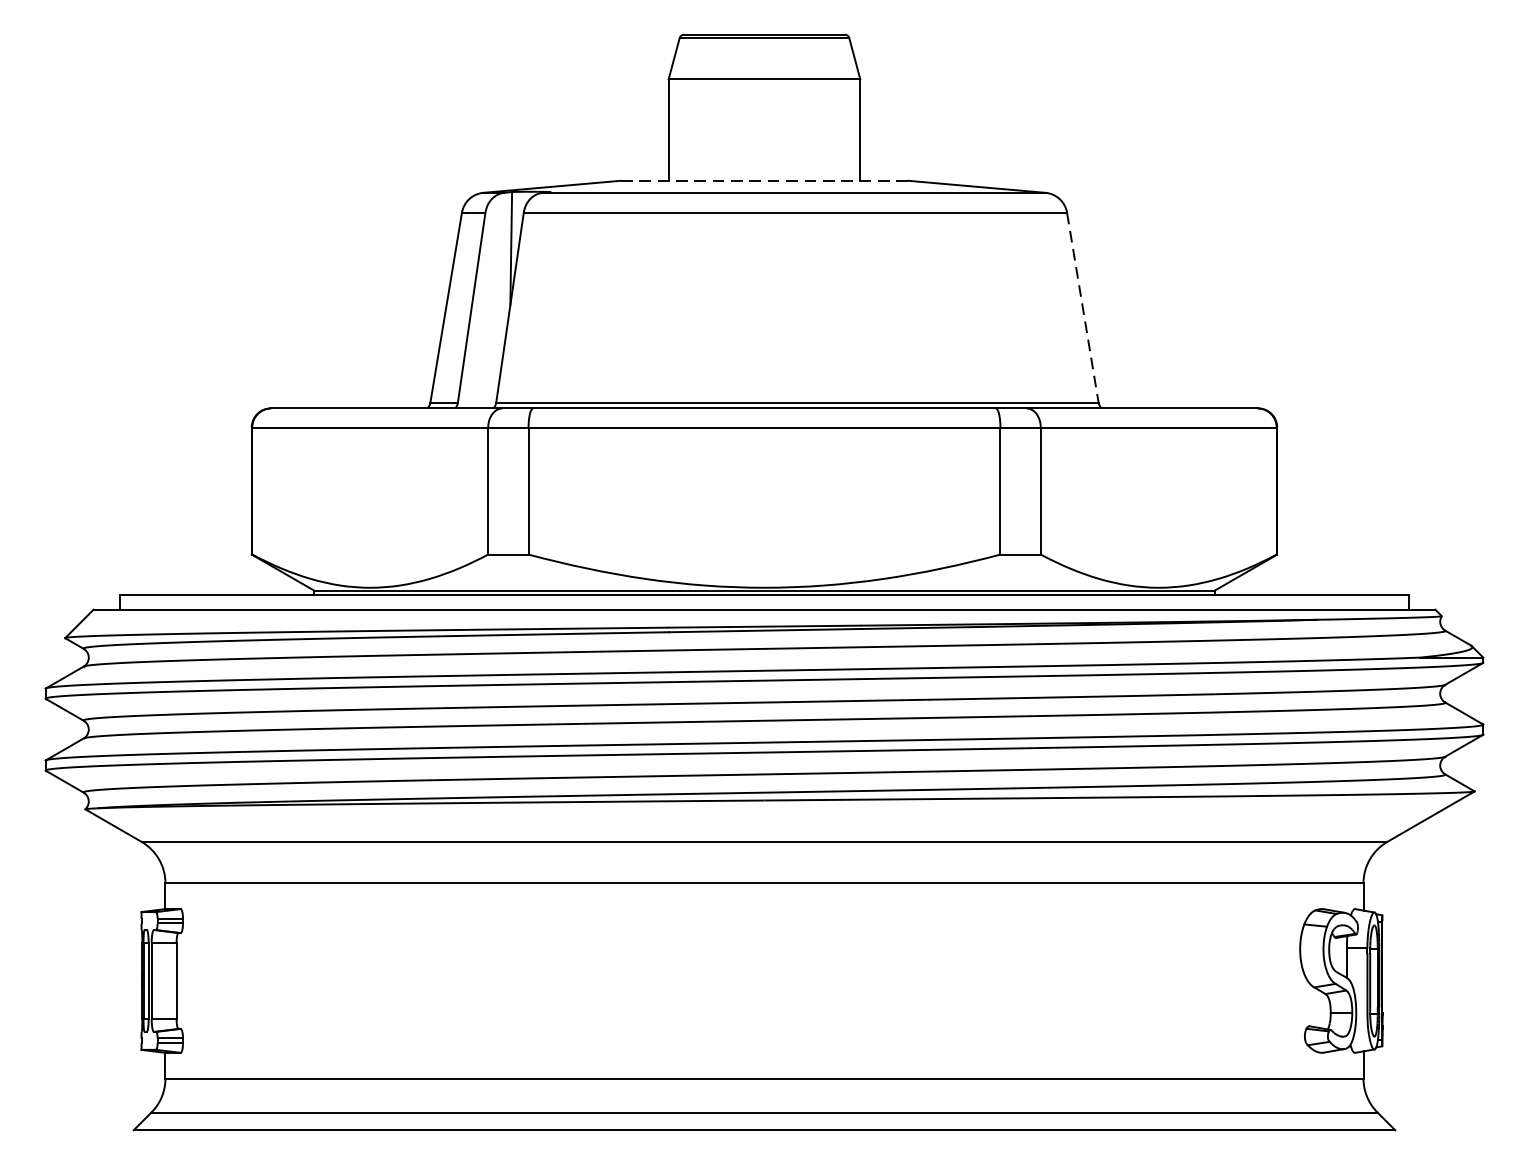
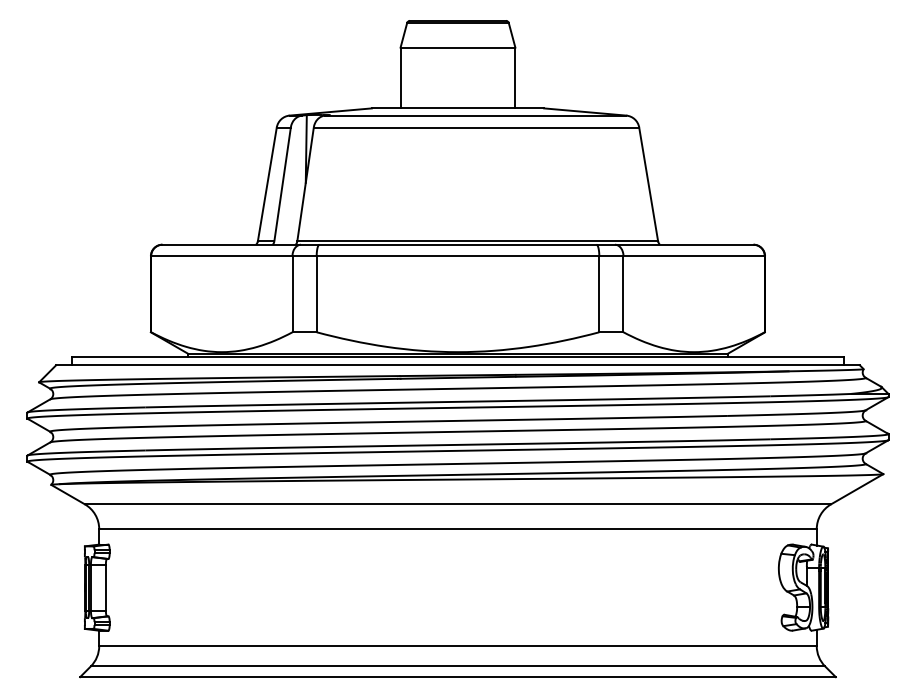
line: (765, 180) -> (458, 108), dashed -> solid
line: (1082, 307) -> (648, 184), dashed -> solid

